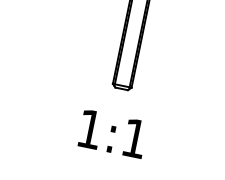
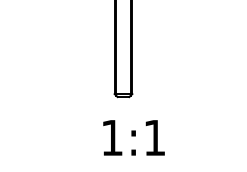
text: (112, 133) -> (133, 137), moved

